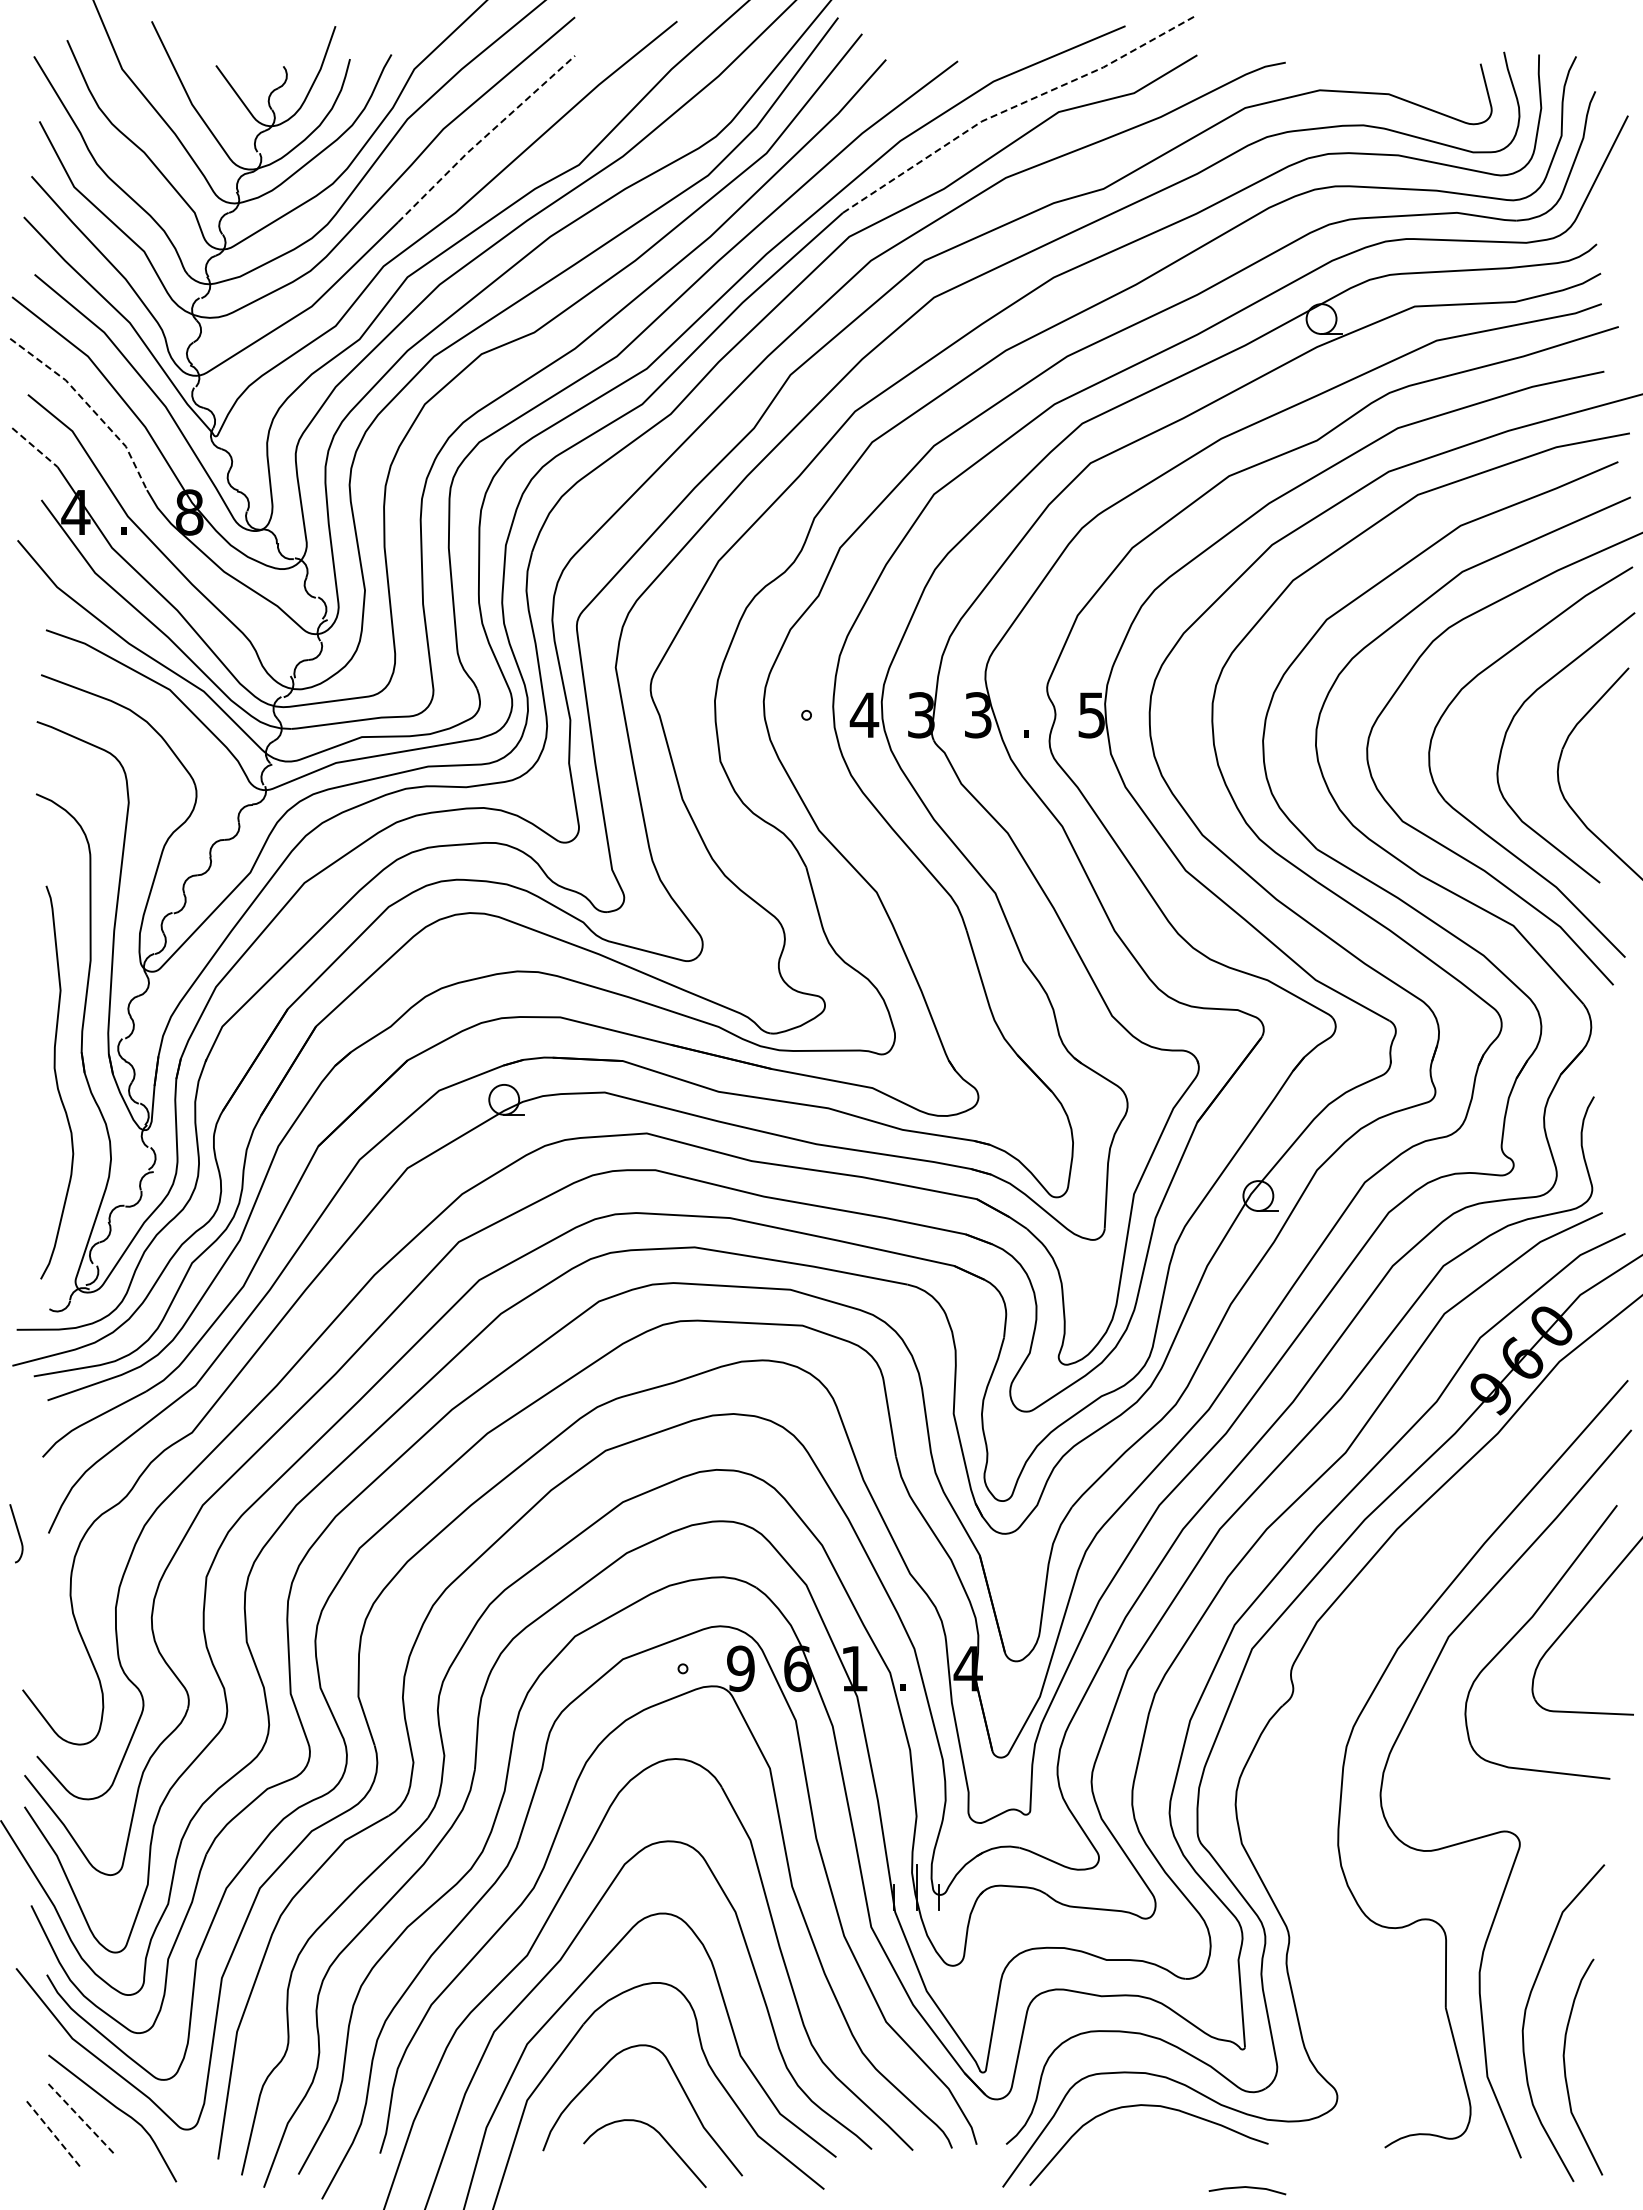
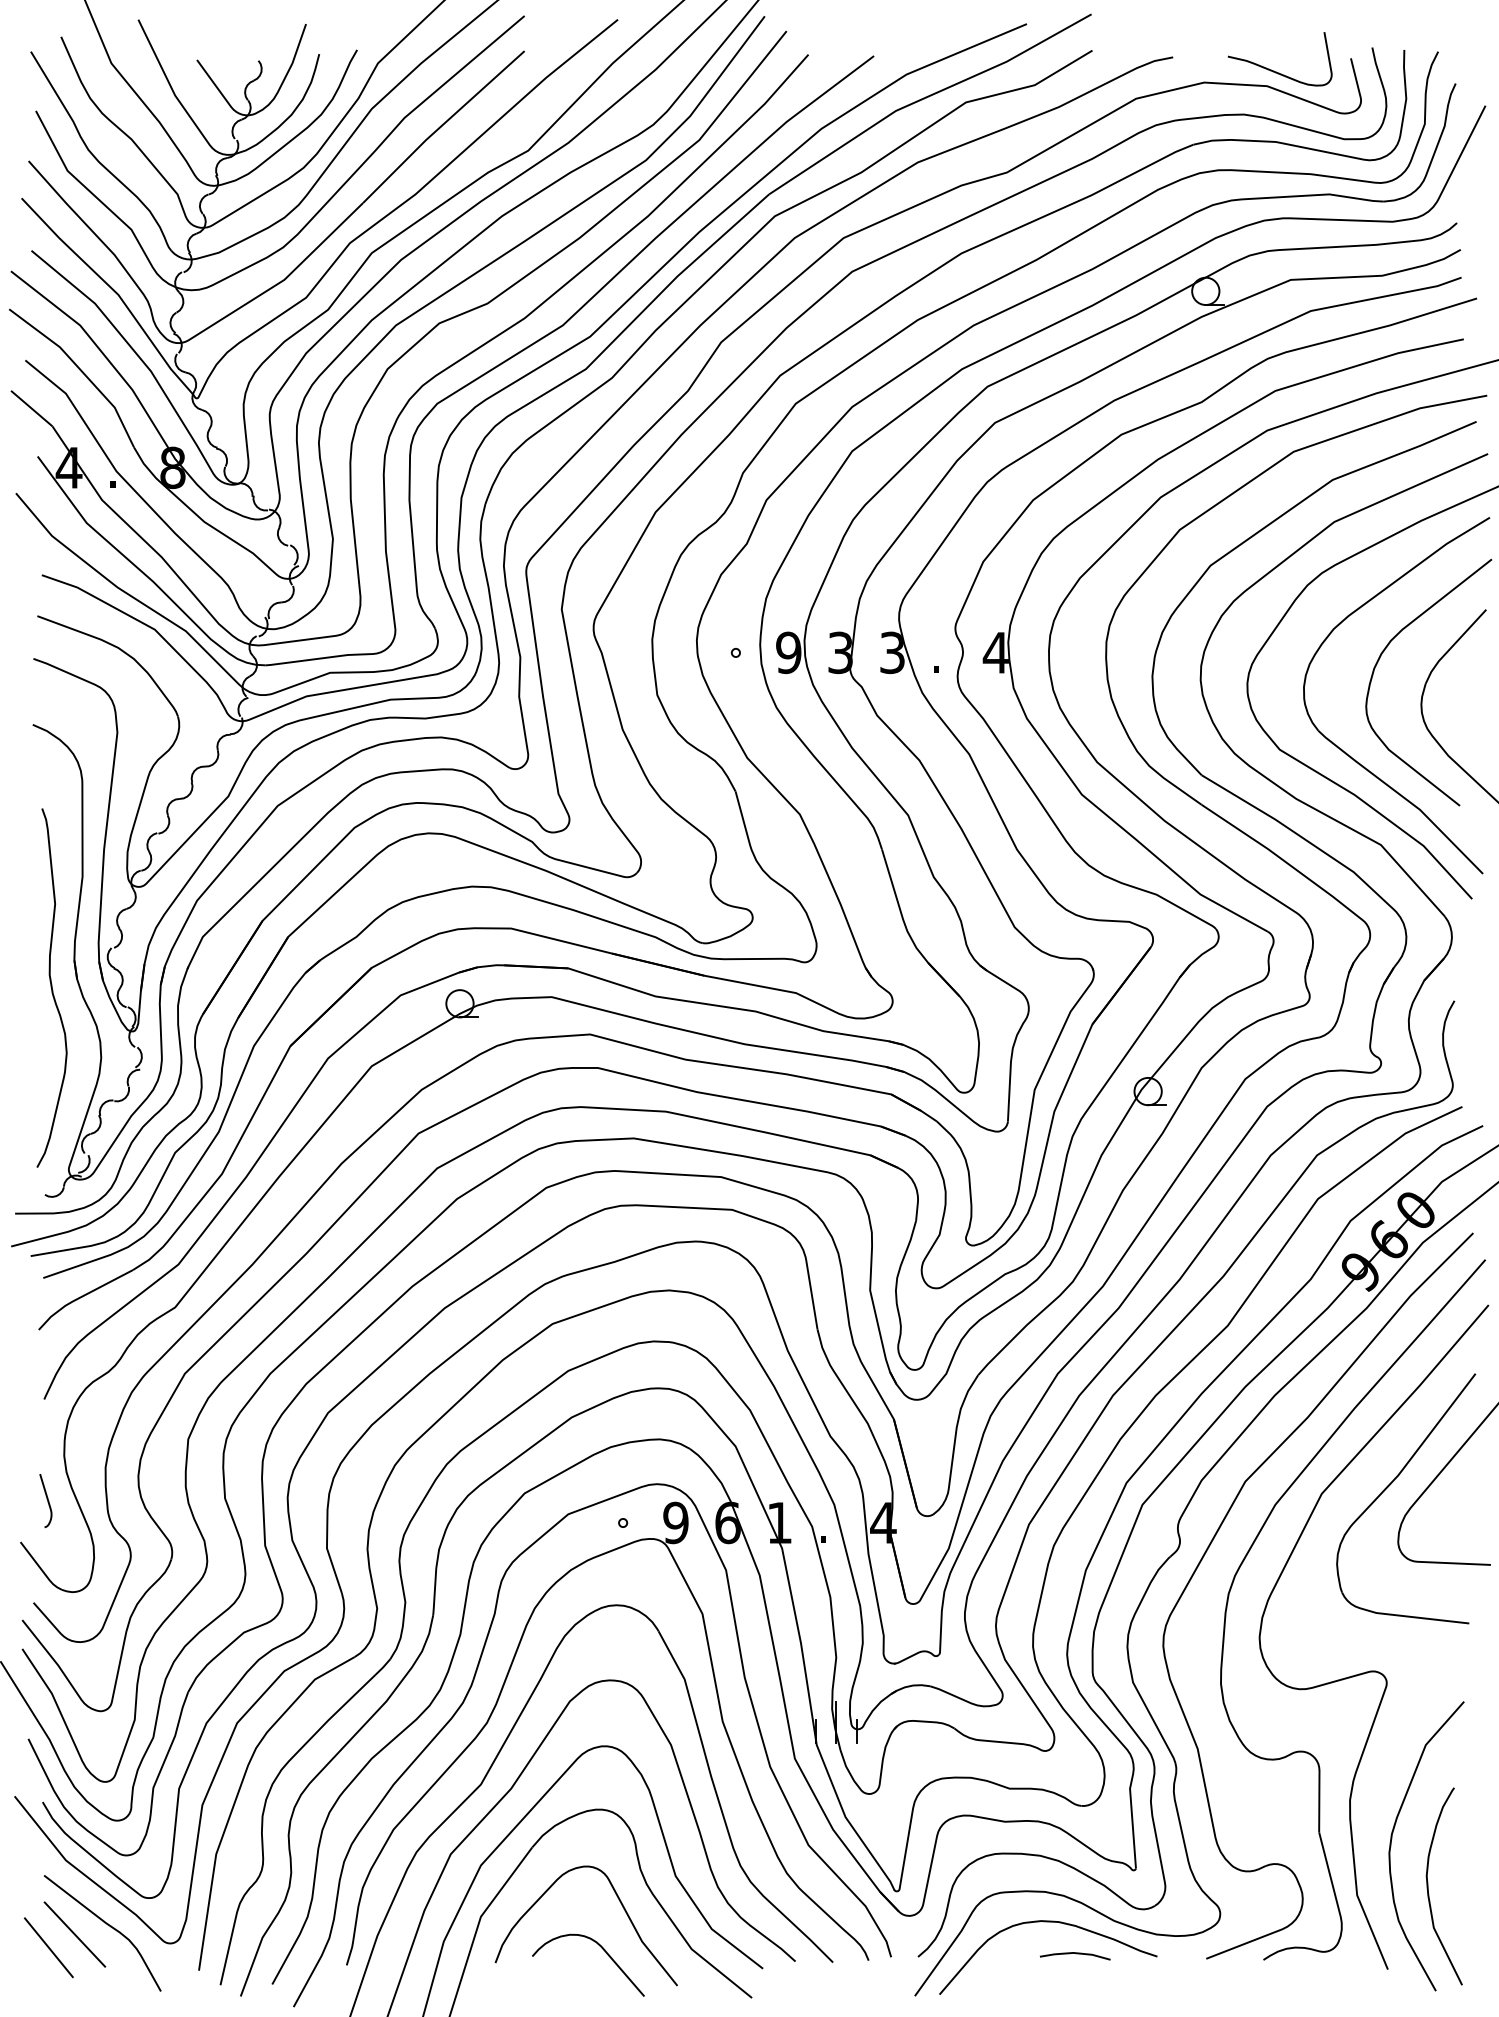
curve: (1397, 77) -> (1275, 70), added
line: (1015, 106) -> (926, 97), dashed -> solid
line: (484, 137) -> (441, 125), dashed -> solid
line: (89, 406) -> (81, 371), dashed -> solid
line: (34, 447) -> (31, 408), dashed -> solid
text: (864, 715) -> (788, 653), 4 -> 9
text: (1091, 715) -> (995, 653), 5 -> 4
curve: (17, 1532) -> (46, 1499), moved
part: (1331, 1685) -> (1214, 1538), added
line: (82, 2120) -> (75, 1935), dashed -> solid
line: (53, 2134) -> (48, 1947), dashed -> solid
line: (1247, 2188) -> (1075, 1954), moved

